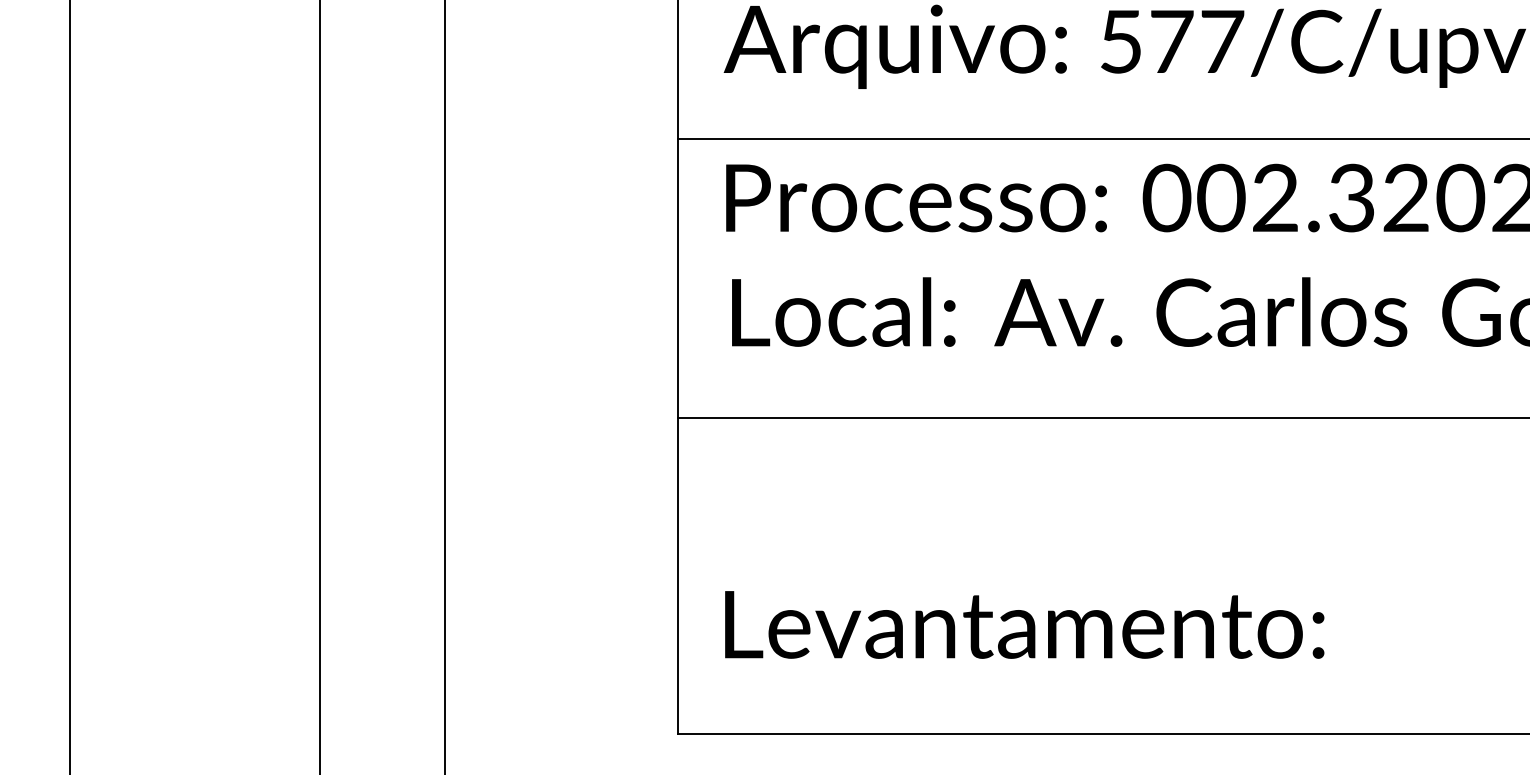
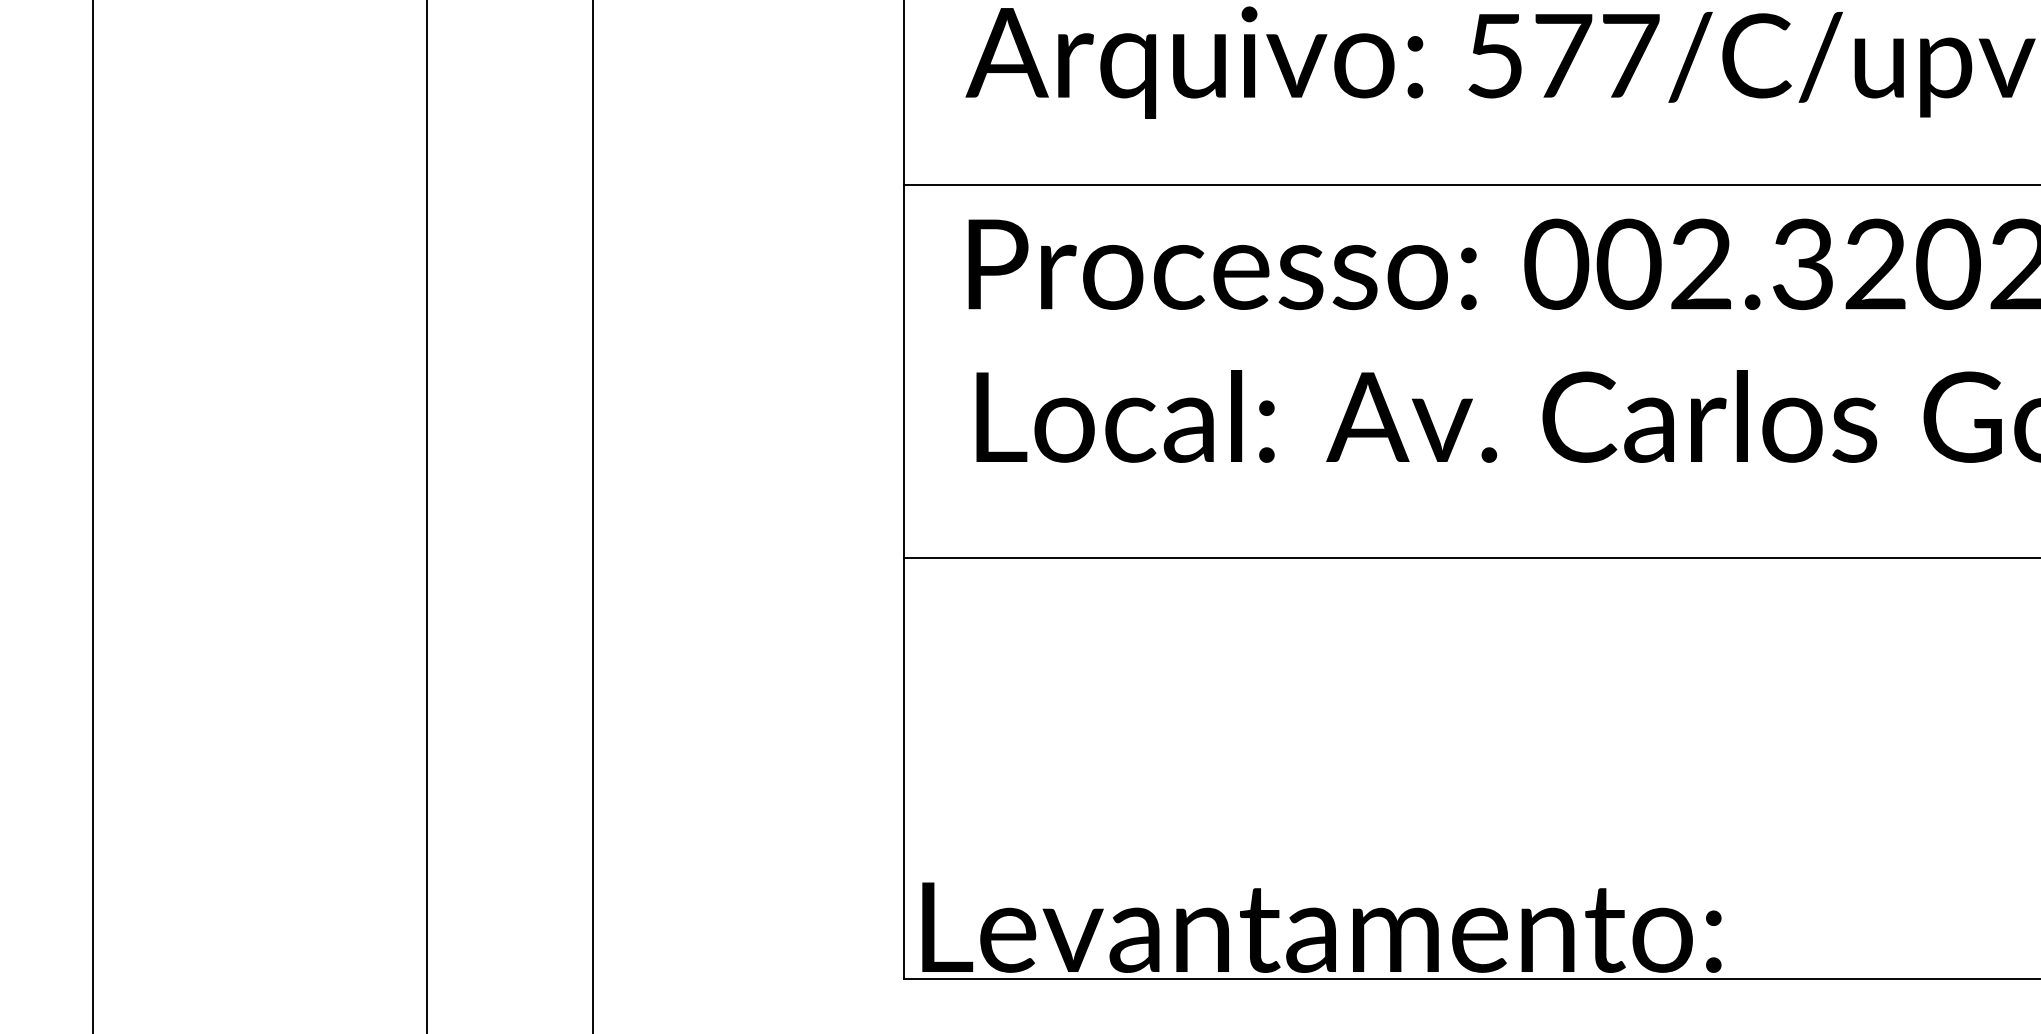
text: (1024, 624) -> (1321, 927), moved

